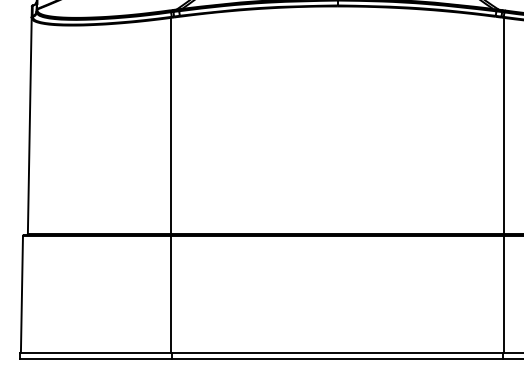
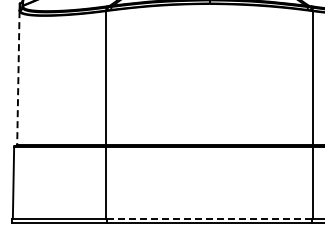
line: (29, 126) -> (18, 78), solid -> dashed
line: (337, 351) -> (209, 218), solid -> dashed

